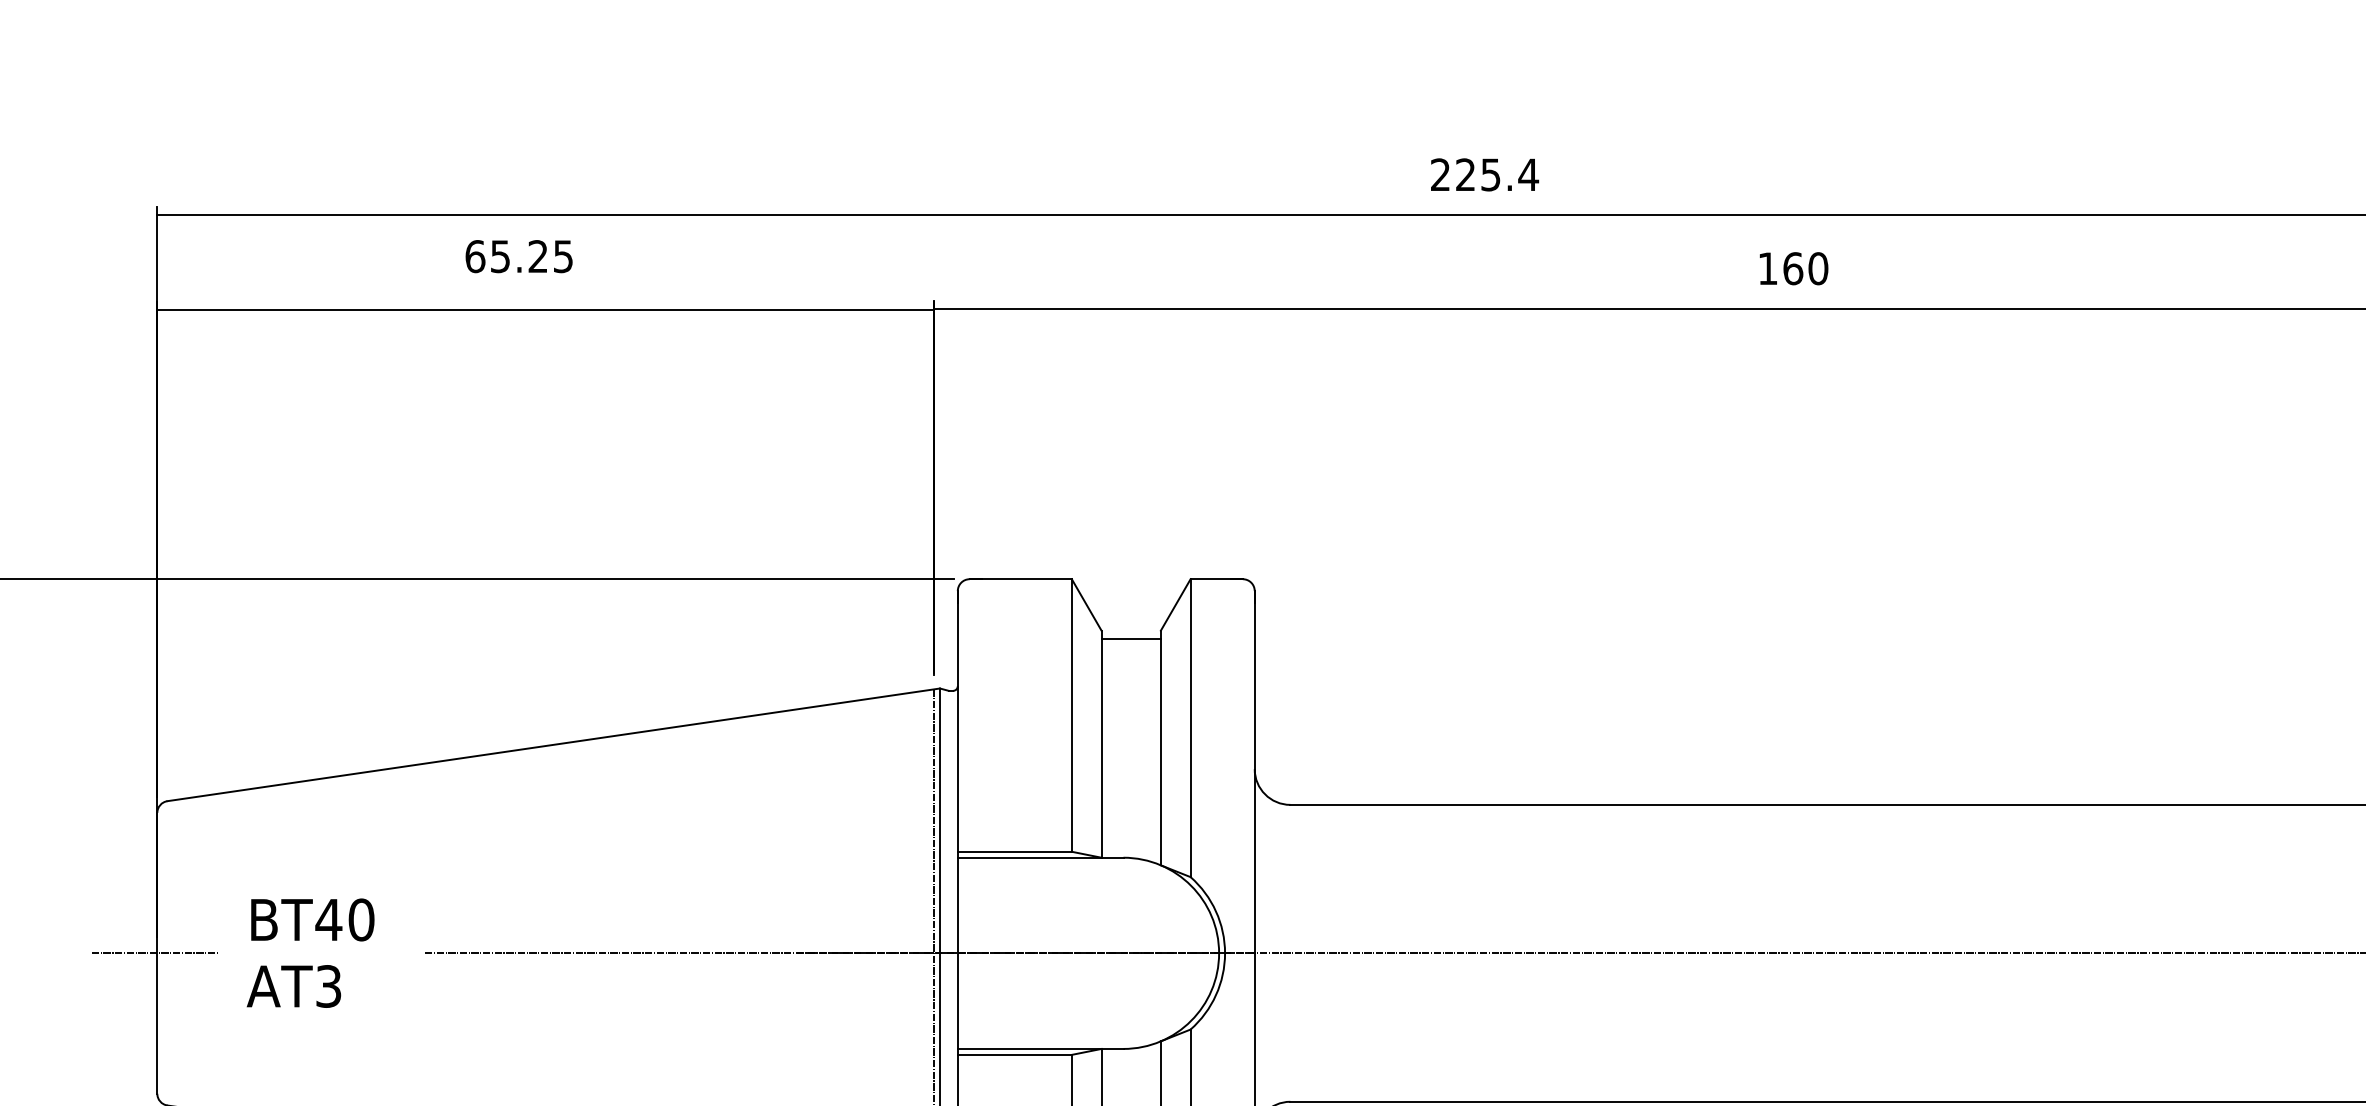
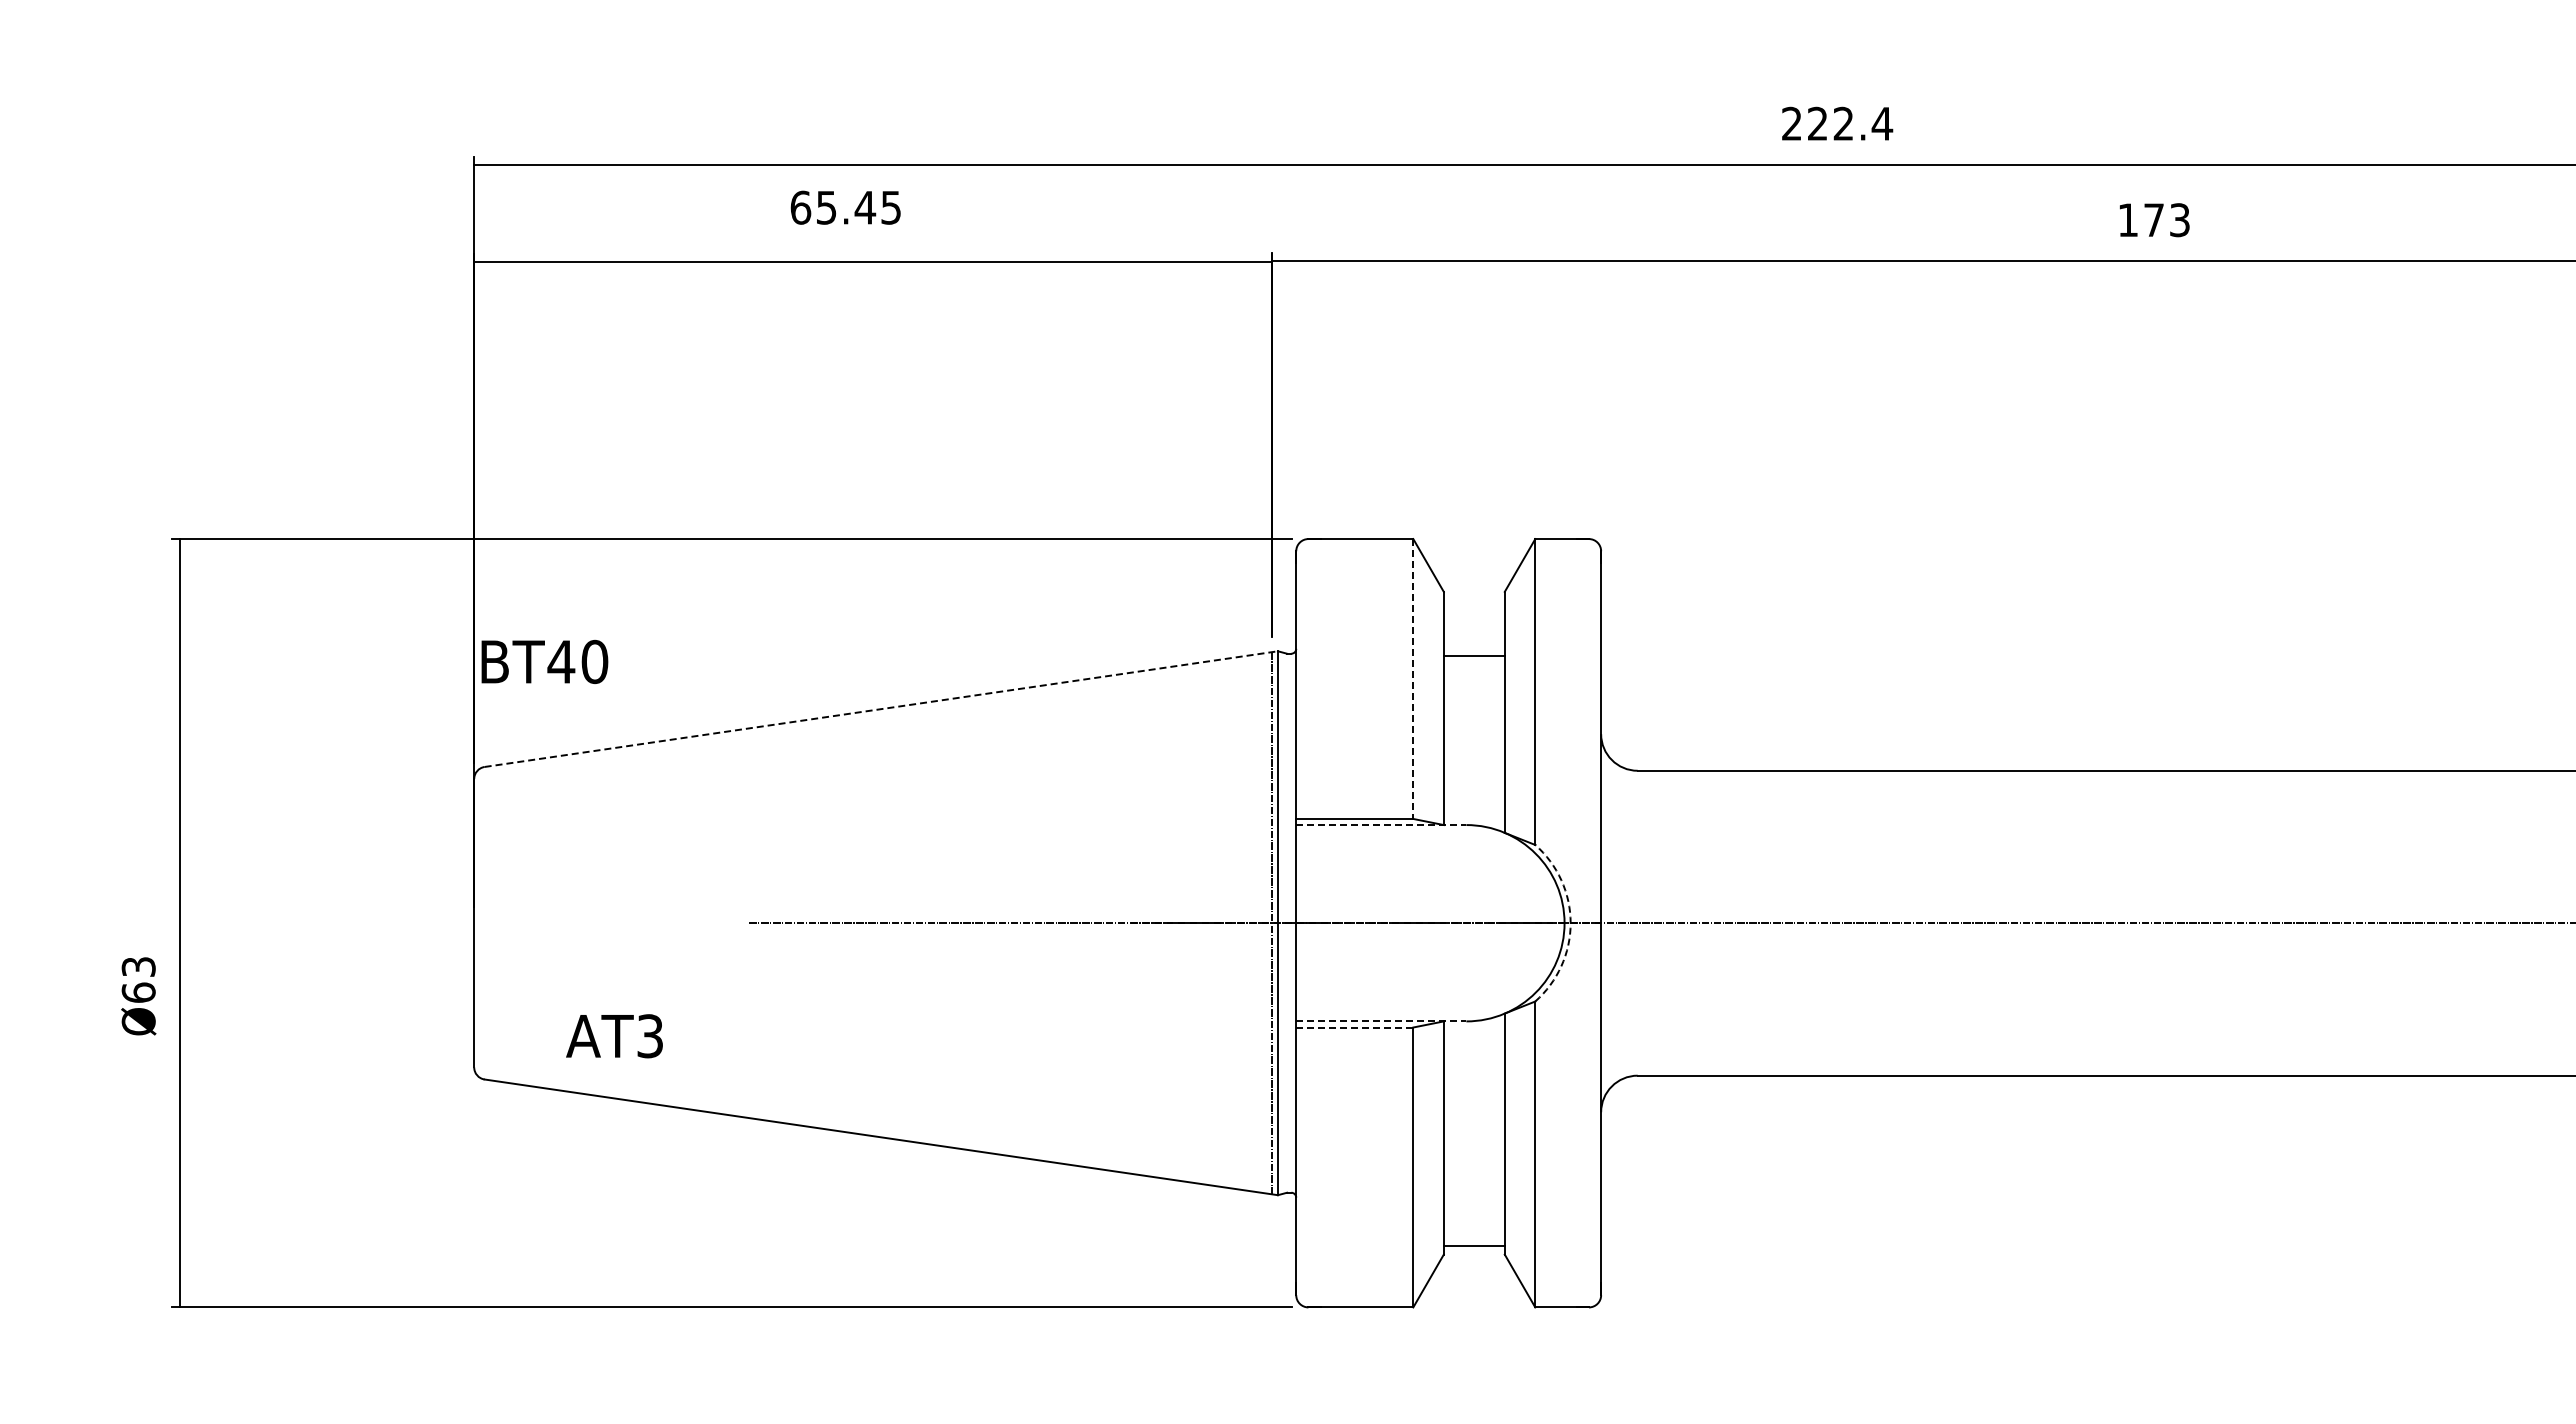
text: (1490, 174) -> (1843, 123), 225.4 -> 222.4
text: (538, 256) -> (865, 207), 65.25 -> 65.45
text: (1806, 269) -> (2167, 220), 160 -> 173
line: (1130, 639) -> (1473, 656), moved
line: (1072, 715) -> (1413, 679), solid -> dashed
line: (553, 745) -> (881, 709), solid -> dashed
line: (1040, 858) -> (1381, 825), solid -> dashed
text: (312, 919) -> (544, 661), moved
line: (155, 953) -> (472, 923), removed
arc: (1224, 953) -> (1570, 923), solid -> dashed
text: (293, 986) -> (614, 1036), moved
line: (1040, 1049) -> (1381, 1021), solid -> dashed
line: (1014, 1054) -> (1354, 1027), solid -> dashed

